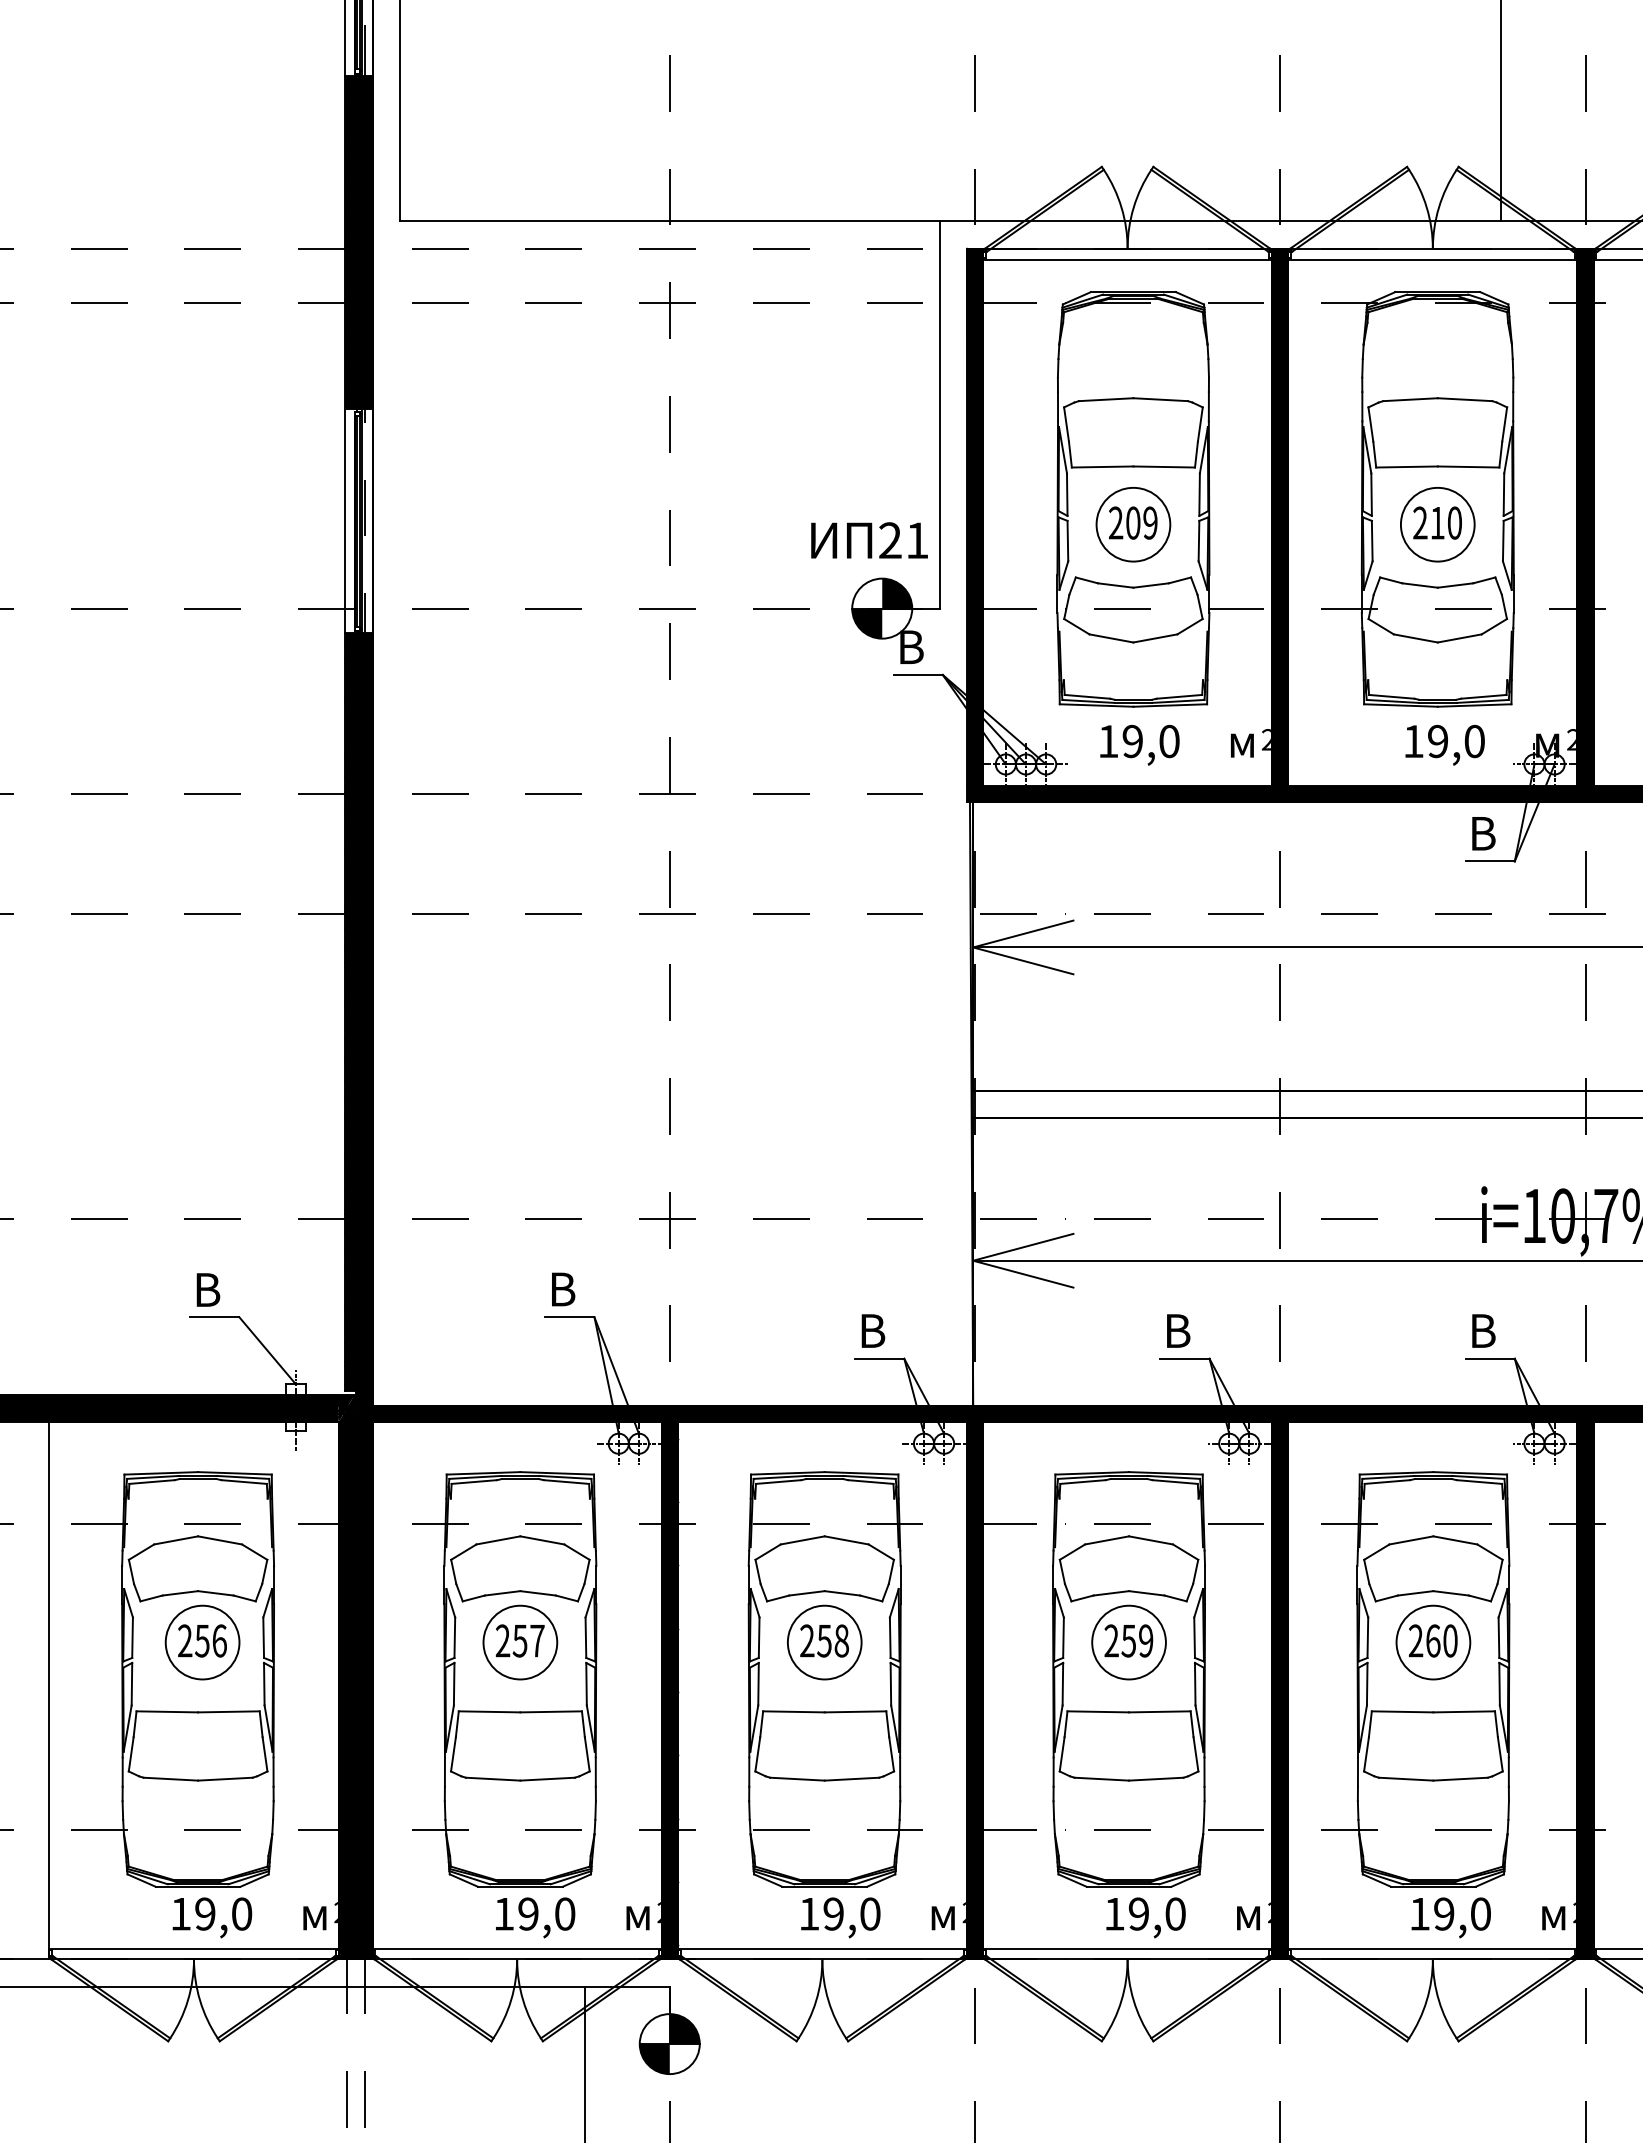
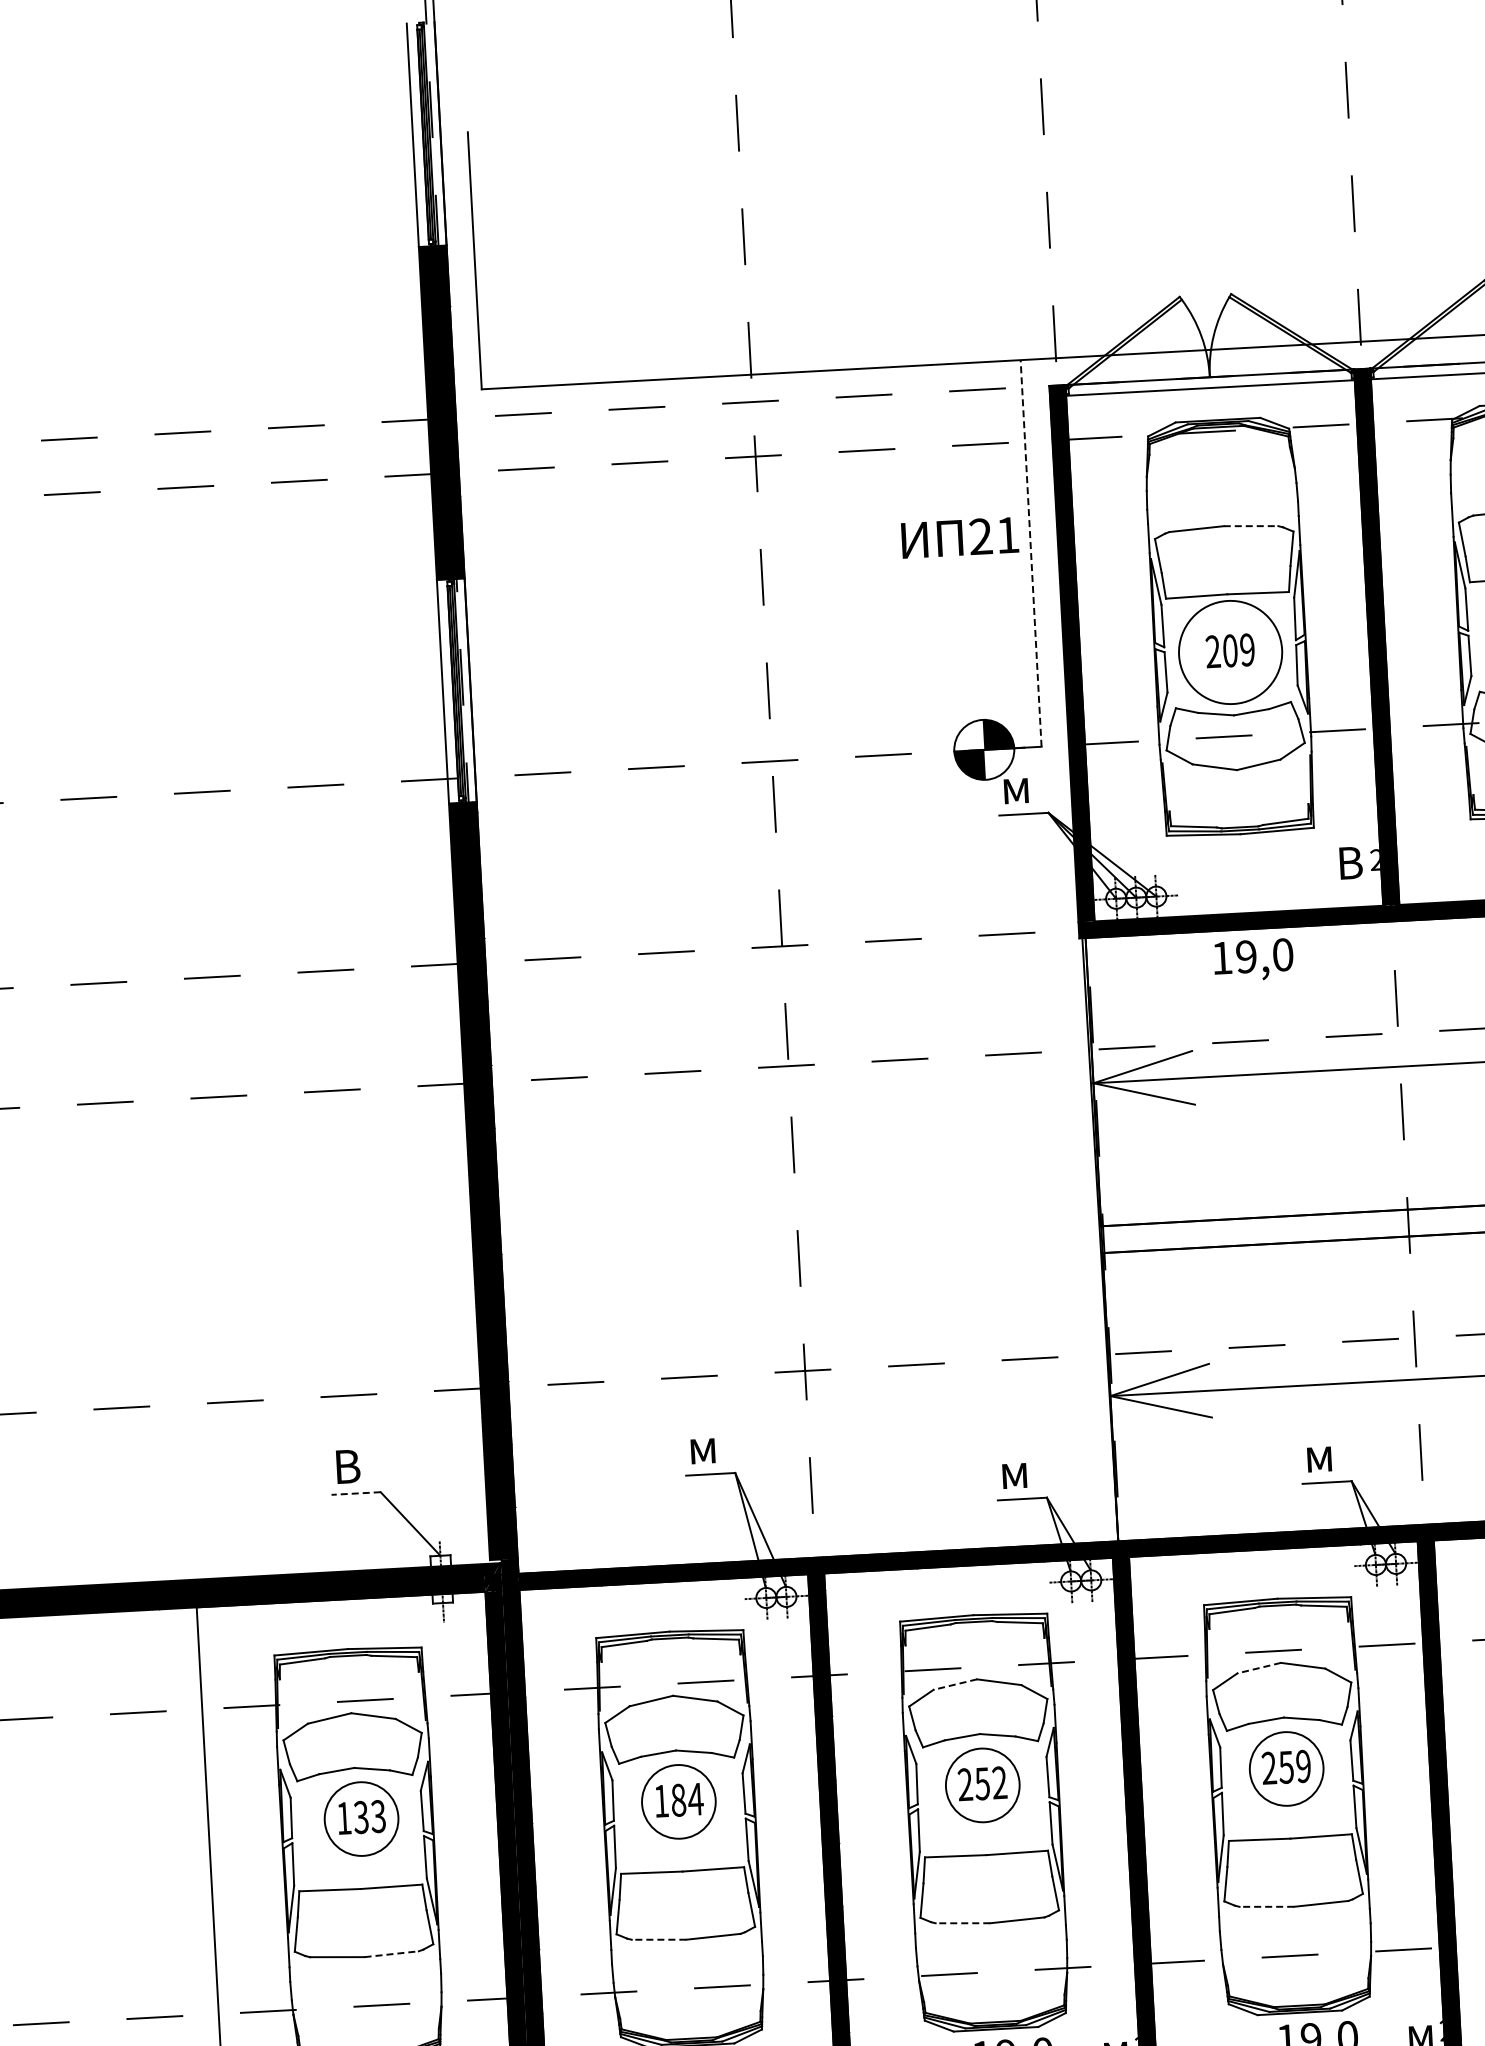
line: (1161, 399) -> (1251, 525), solid -> dashed
line: (939, 415) -> (1031, 553), solid -> dashed
circle: (1133, 524) -> (1230, 652), size x1.4
text: (869, 540) -> (960, 537), moved
text: (911, 646) -> (1015, 786), В -> м
text: (1241, 741) -> (1350, 863), м -> В
text: (1139, 744) -> (1253, 959), moved
text: (563, 1289) -> (702, 1446), В -> м
line: (214, 1317) -> (355, 1493), solid -> dashed
text: (873, 1330) -> (1014, 1471), В -> м
text: (1178, 1330) -> (1319, 1454), В -> м
line: (802, 1540) -> (955, 1684), solid -> dashed
line: (1106, 1540) -> (1258, 1668), solid -> dashed
text: (202, 1640) -> (361, 1816), 256 -> 133
text: (520, 1640) -> (678, 1799), 257 -> 184
text: (841, 1640) -> (999, 1782), 258 -> 252
line: (225, 1779) -> (391, 1954), solid -> dashed
line: (492, 1779) -> (658, 1940), solid -> dashed
line: (796, 1779) -> (962, 1923), solid -> dashed
line: (1101, 1779) -> (1266, 1907), solid -> dashed

